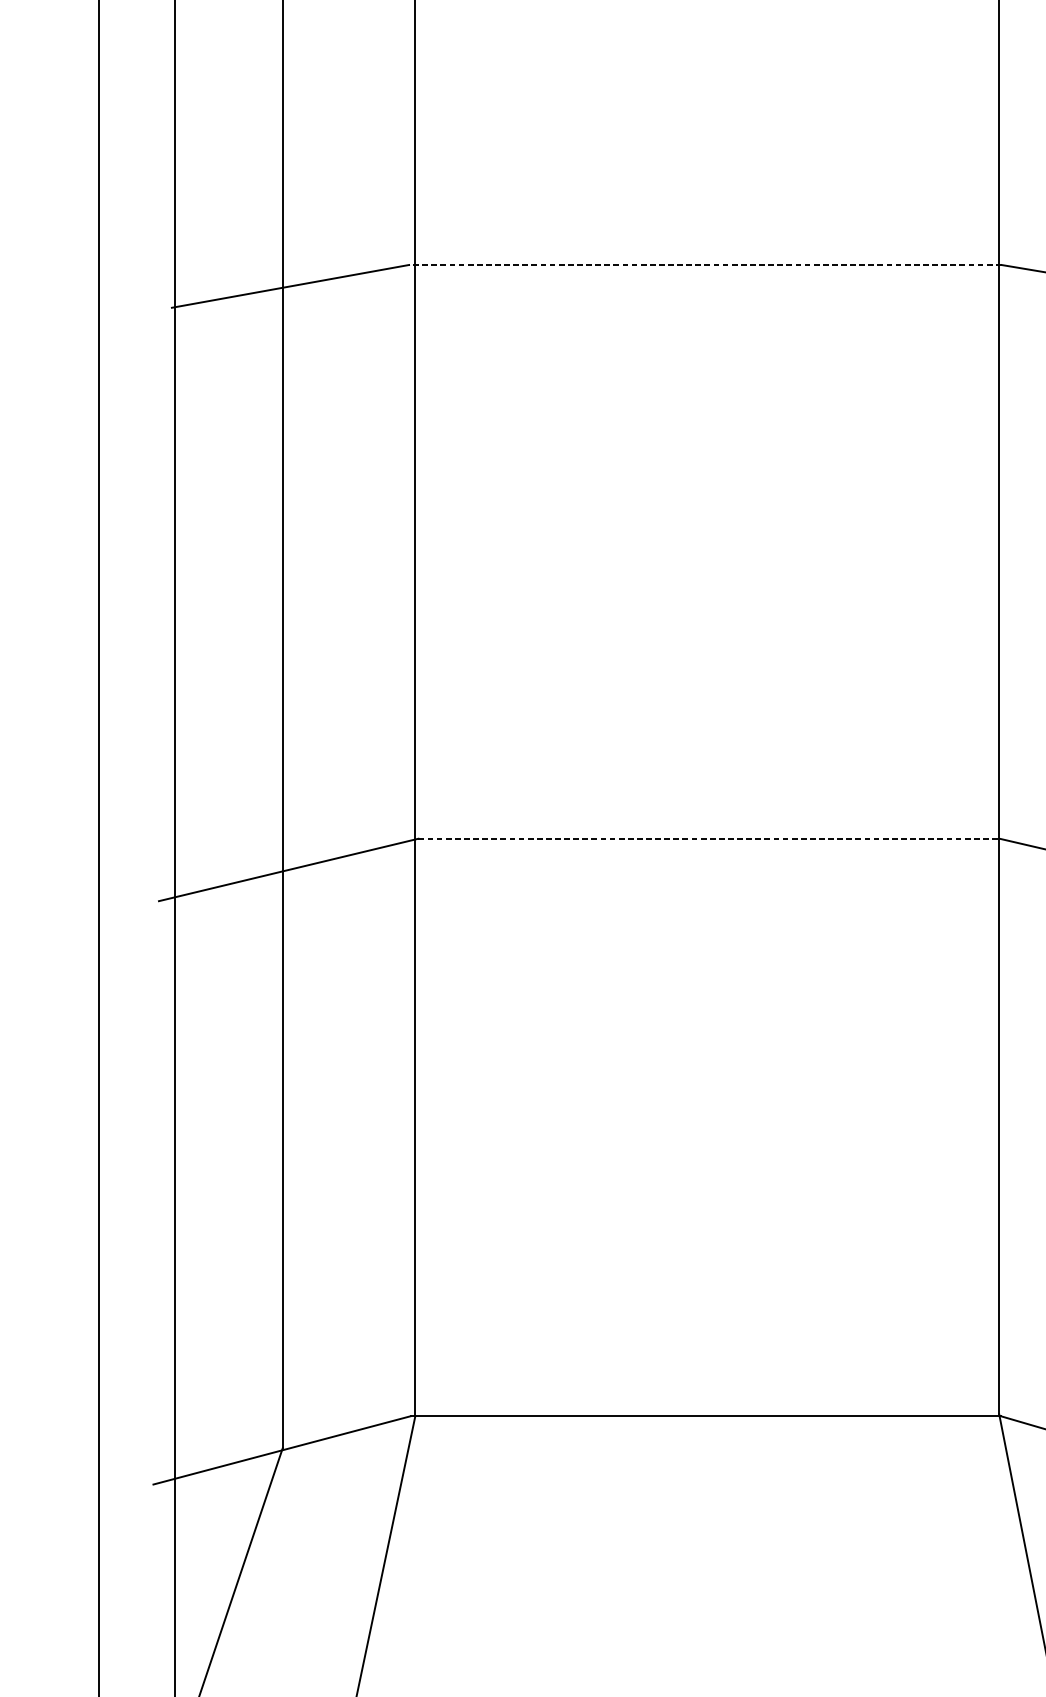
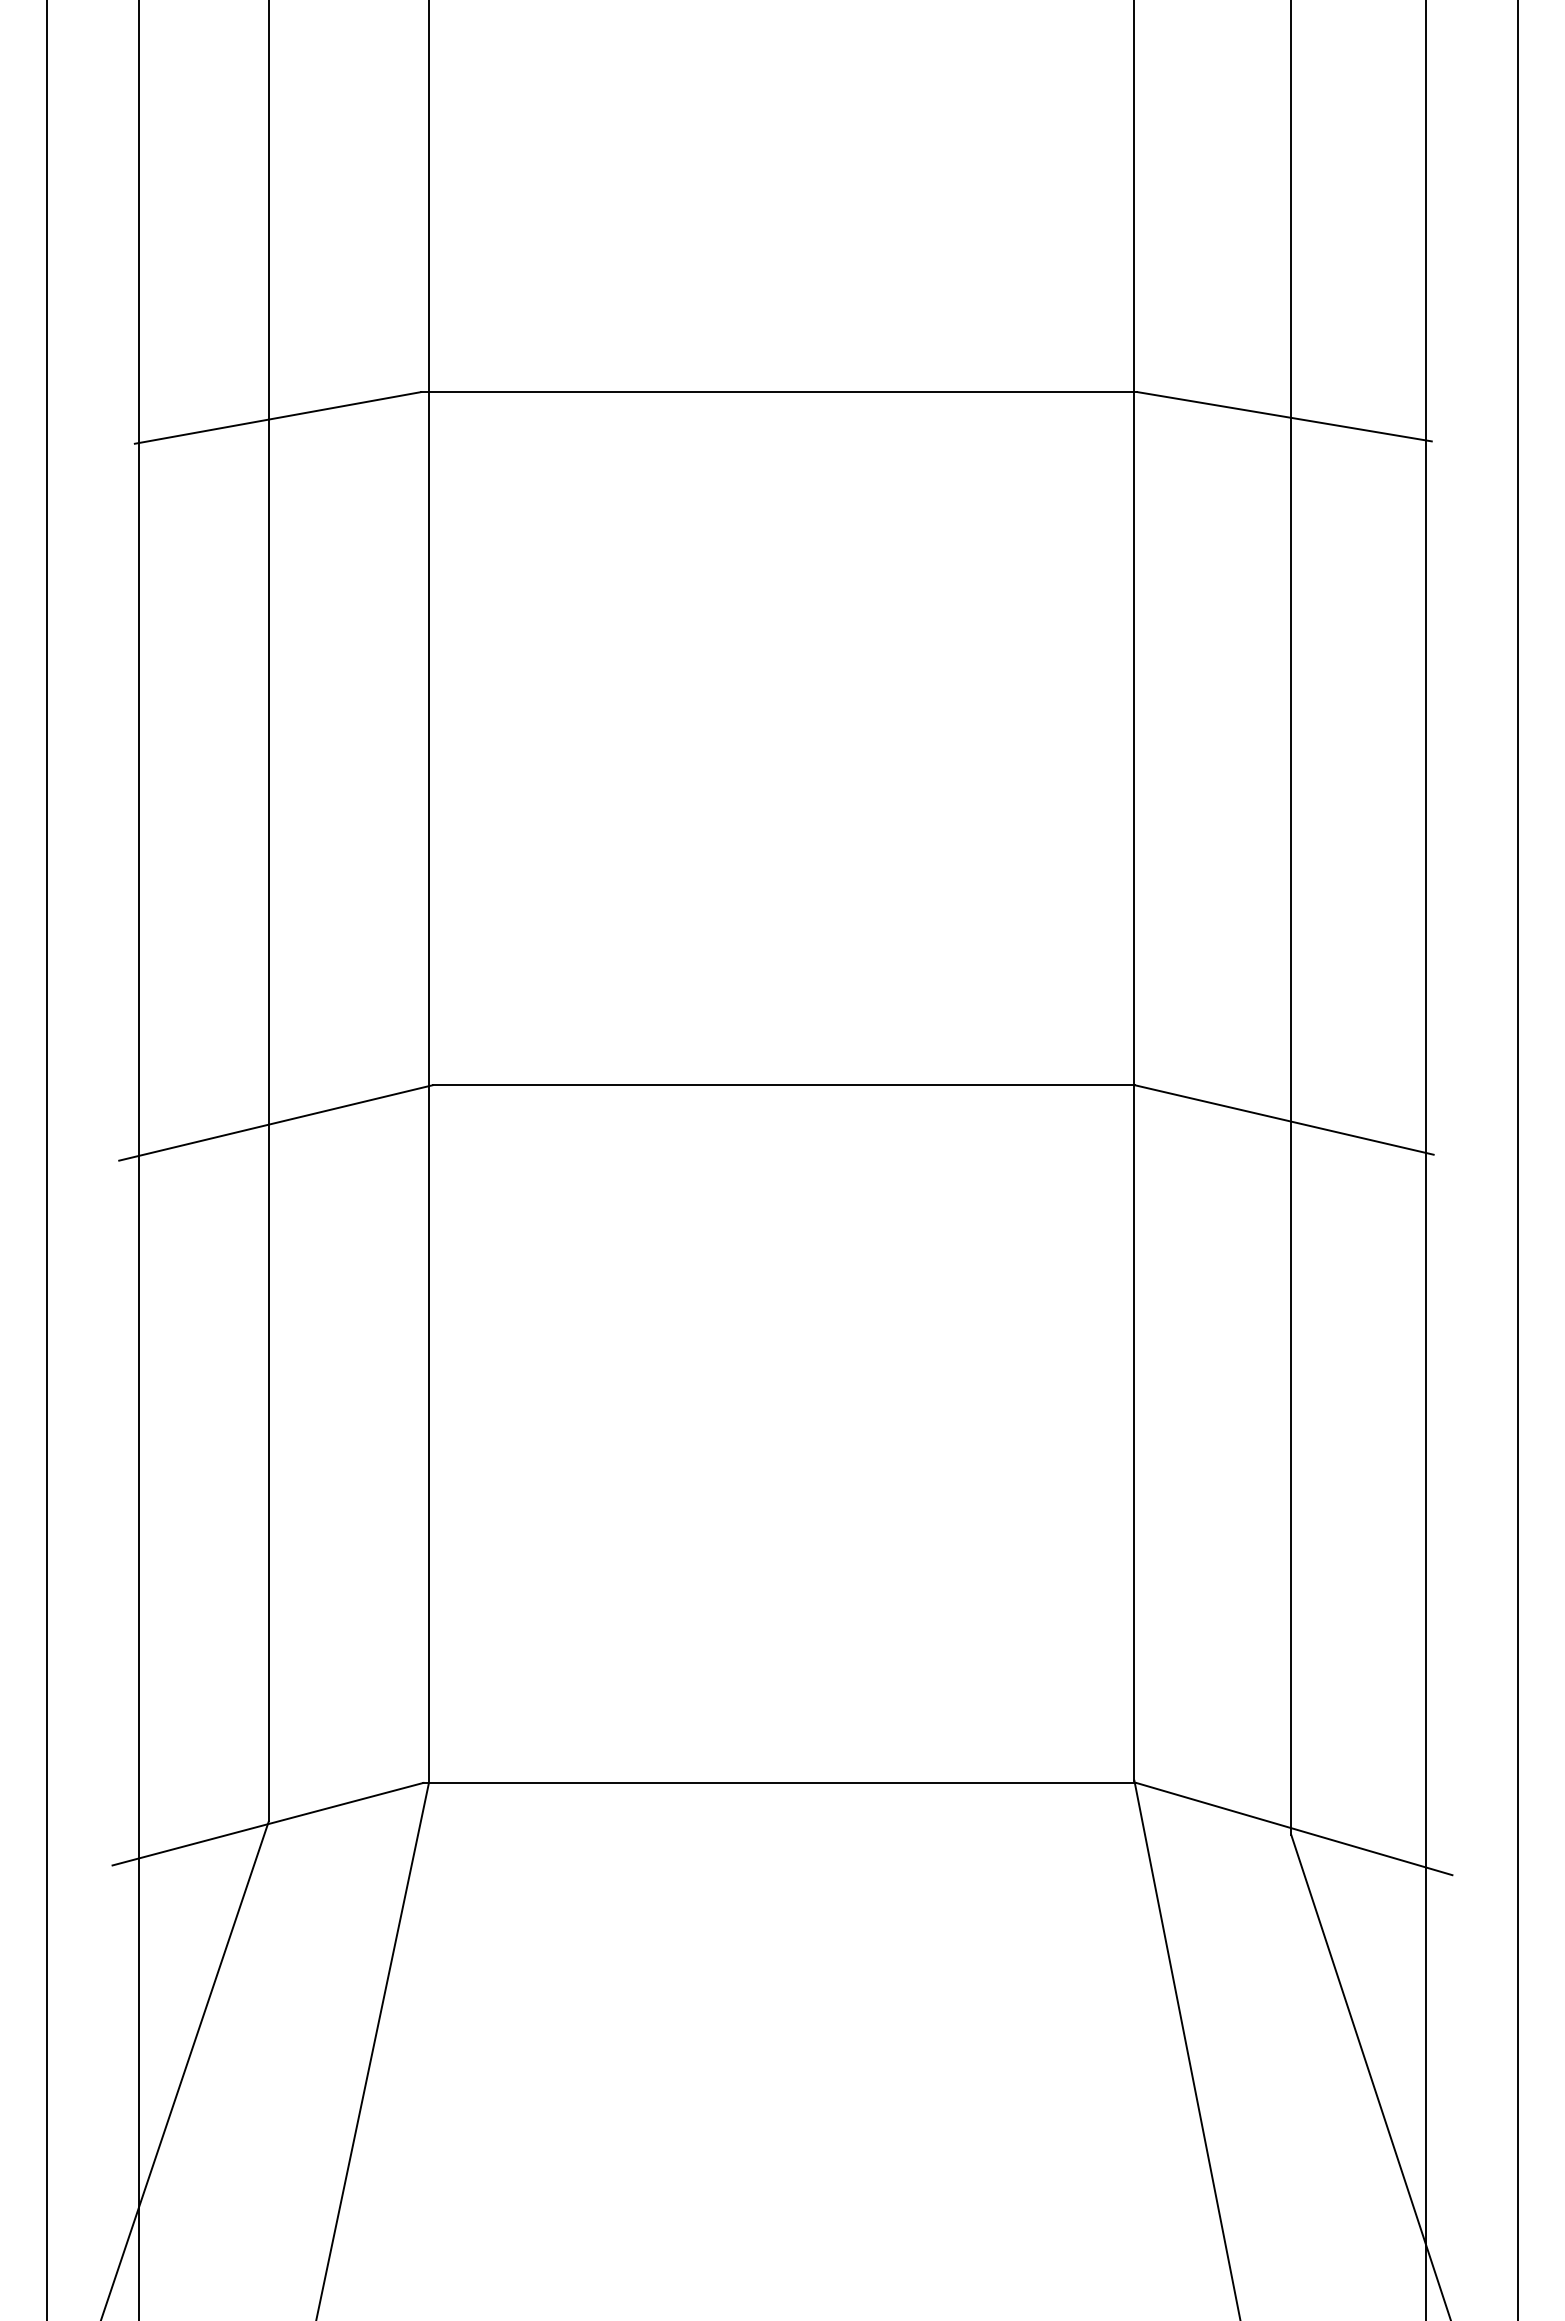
line: (705, 265) -> (779, 392), dashed -> solid
line: (709, 838) -> (784, 1085), dashed -> solid

